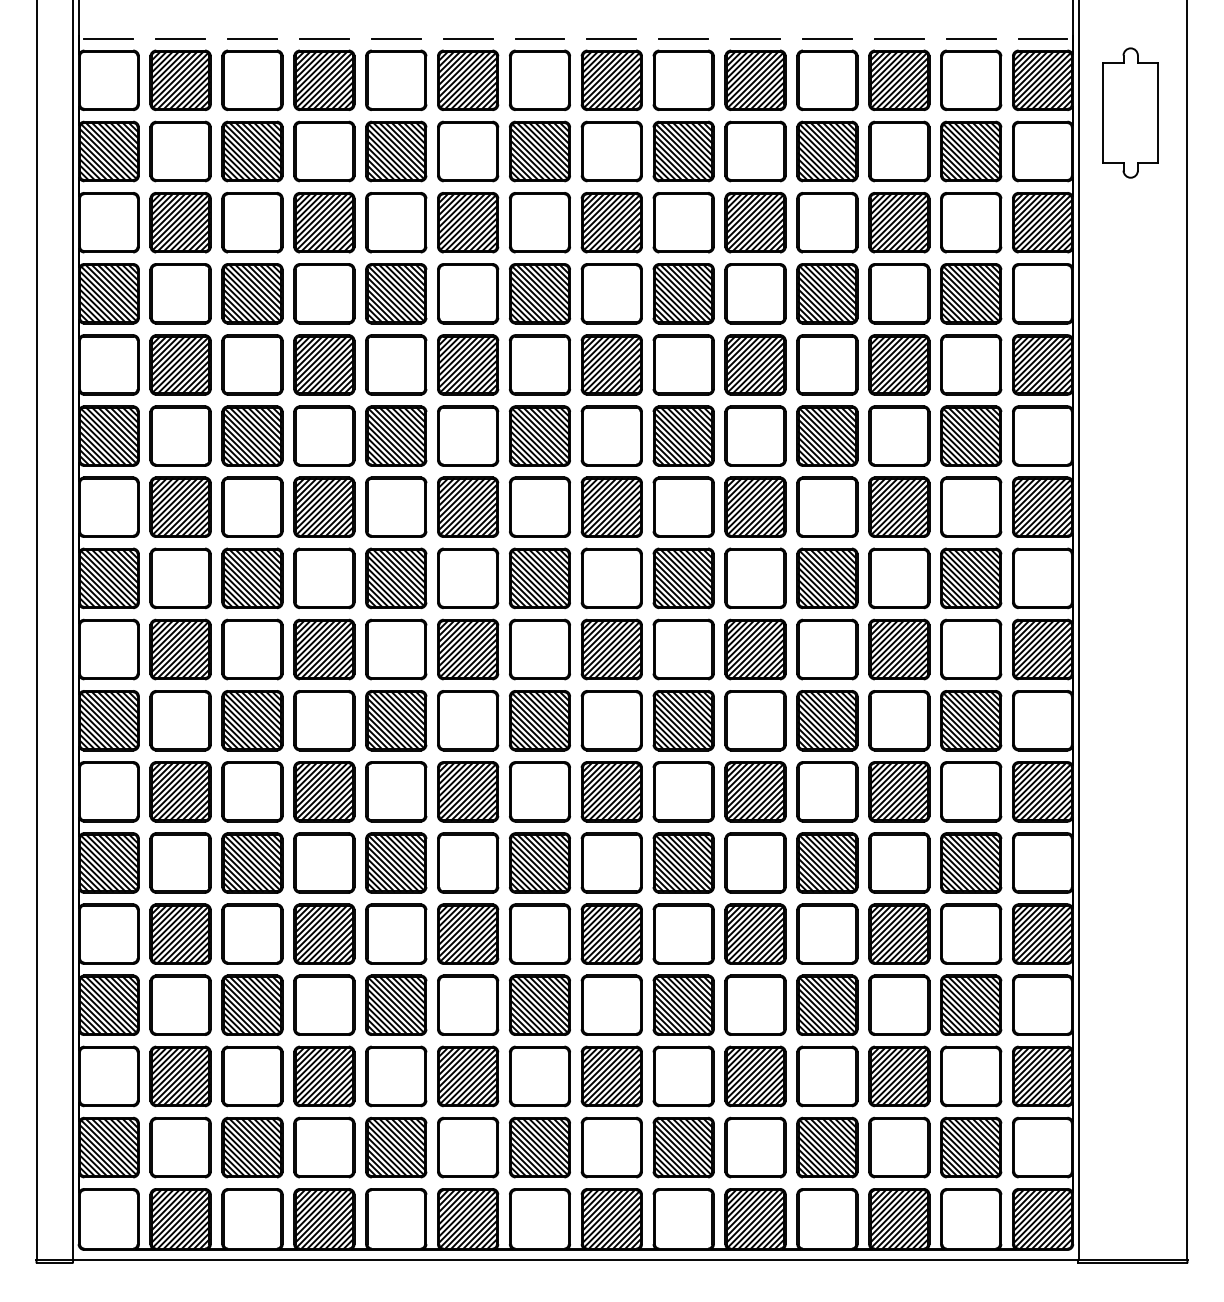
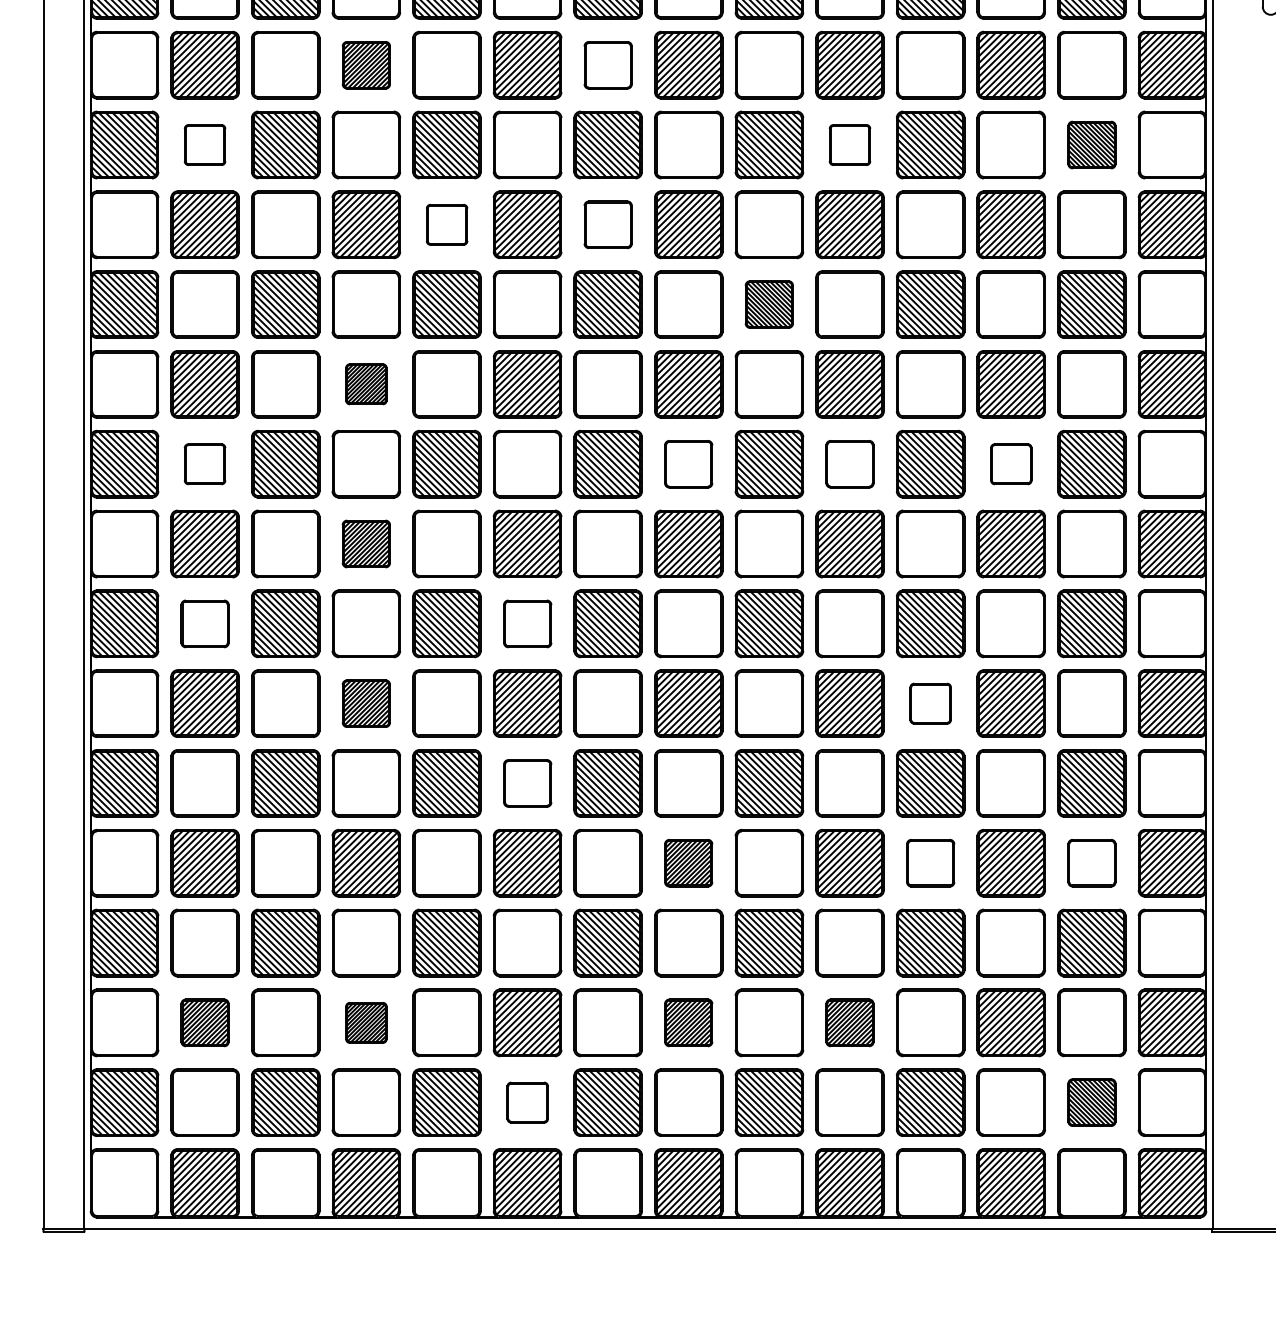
part: (324, 222) -> (366, 65), size x0.7
part: (539, 222) -> (607, 65), size x0.7
part: (180, 293) -> (204, 144), size x0.6
part: (755, 293) -> (849, 144), size x0.6
part: (971, 293) -> (1092, 144), size x0.7
part: (396, 364) -> (447, 224), size x0.6
part: (539, 364) -> (607, 224), size x0.7
part: (683, 435) -> (769, 303), size x0.7
part: (324, 506) -> (366, 383), size x0.6
part: (180, 578) -> (204, 464), size x0.6
part: (611, 578) -> (688, 464), size x0.7
part: (755, 578) -> (849, 464), size x0.7
part: (899, 578) -> (1011, 464), size x0.6
part: (324, 649) -> (366, 543), size x0.7
part: (180, 720) -> (204, 623), size x0.7
part: (468, 720) -> (528, 623), size x0.7
part: (324, 791) -> (366, 703), size x0.7
part: (827, 791) -> (930, 703), size x0.6
part: (468, 862) -> (528, 782), size x0.7
part: (611, 933) -> (688, 862), size x0.7
part: (827, 933) -> (930, 862), size x0.7
part: (971, 933) -> (1092, 862), size x0.7
part: (180, 1076) -> (204, 1022), size x0.7
part: (324, 1076) -> (366, 1022), size x0.6
part: (611, 1076) -> (688, 1022), size x0.7
part: (755, 1076) -> (849, 1022), size x0.7
part: (468, 1147) -> (528, 1102), size x0.6
part: (971, 1147) -> (1092, 1102), size x0.7

